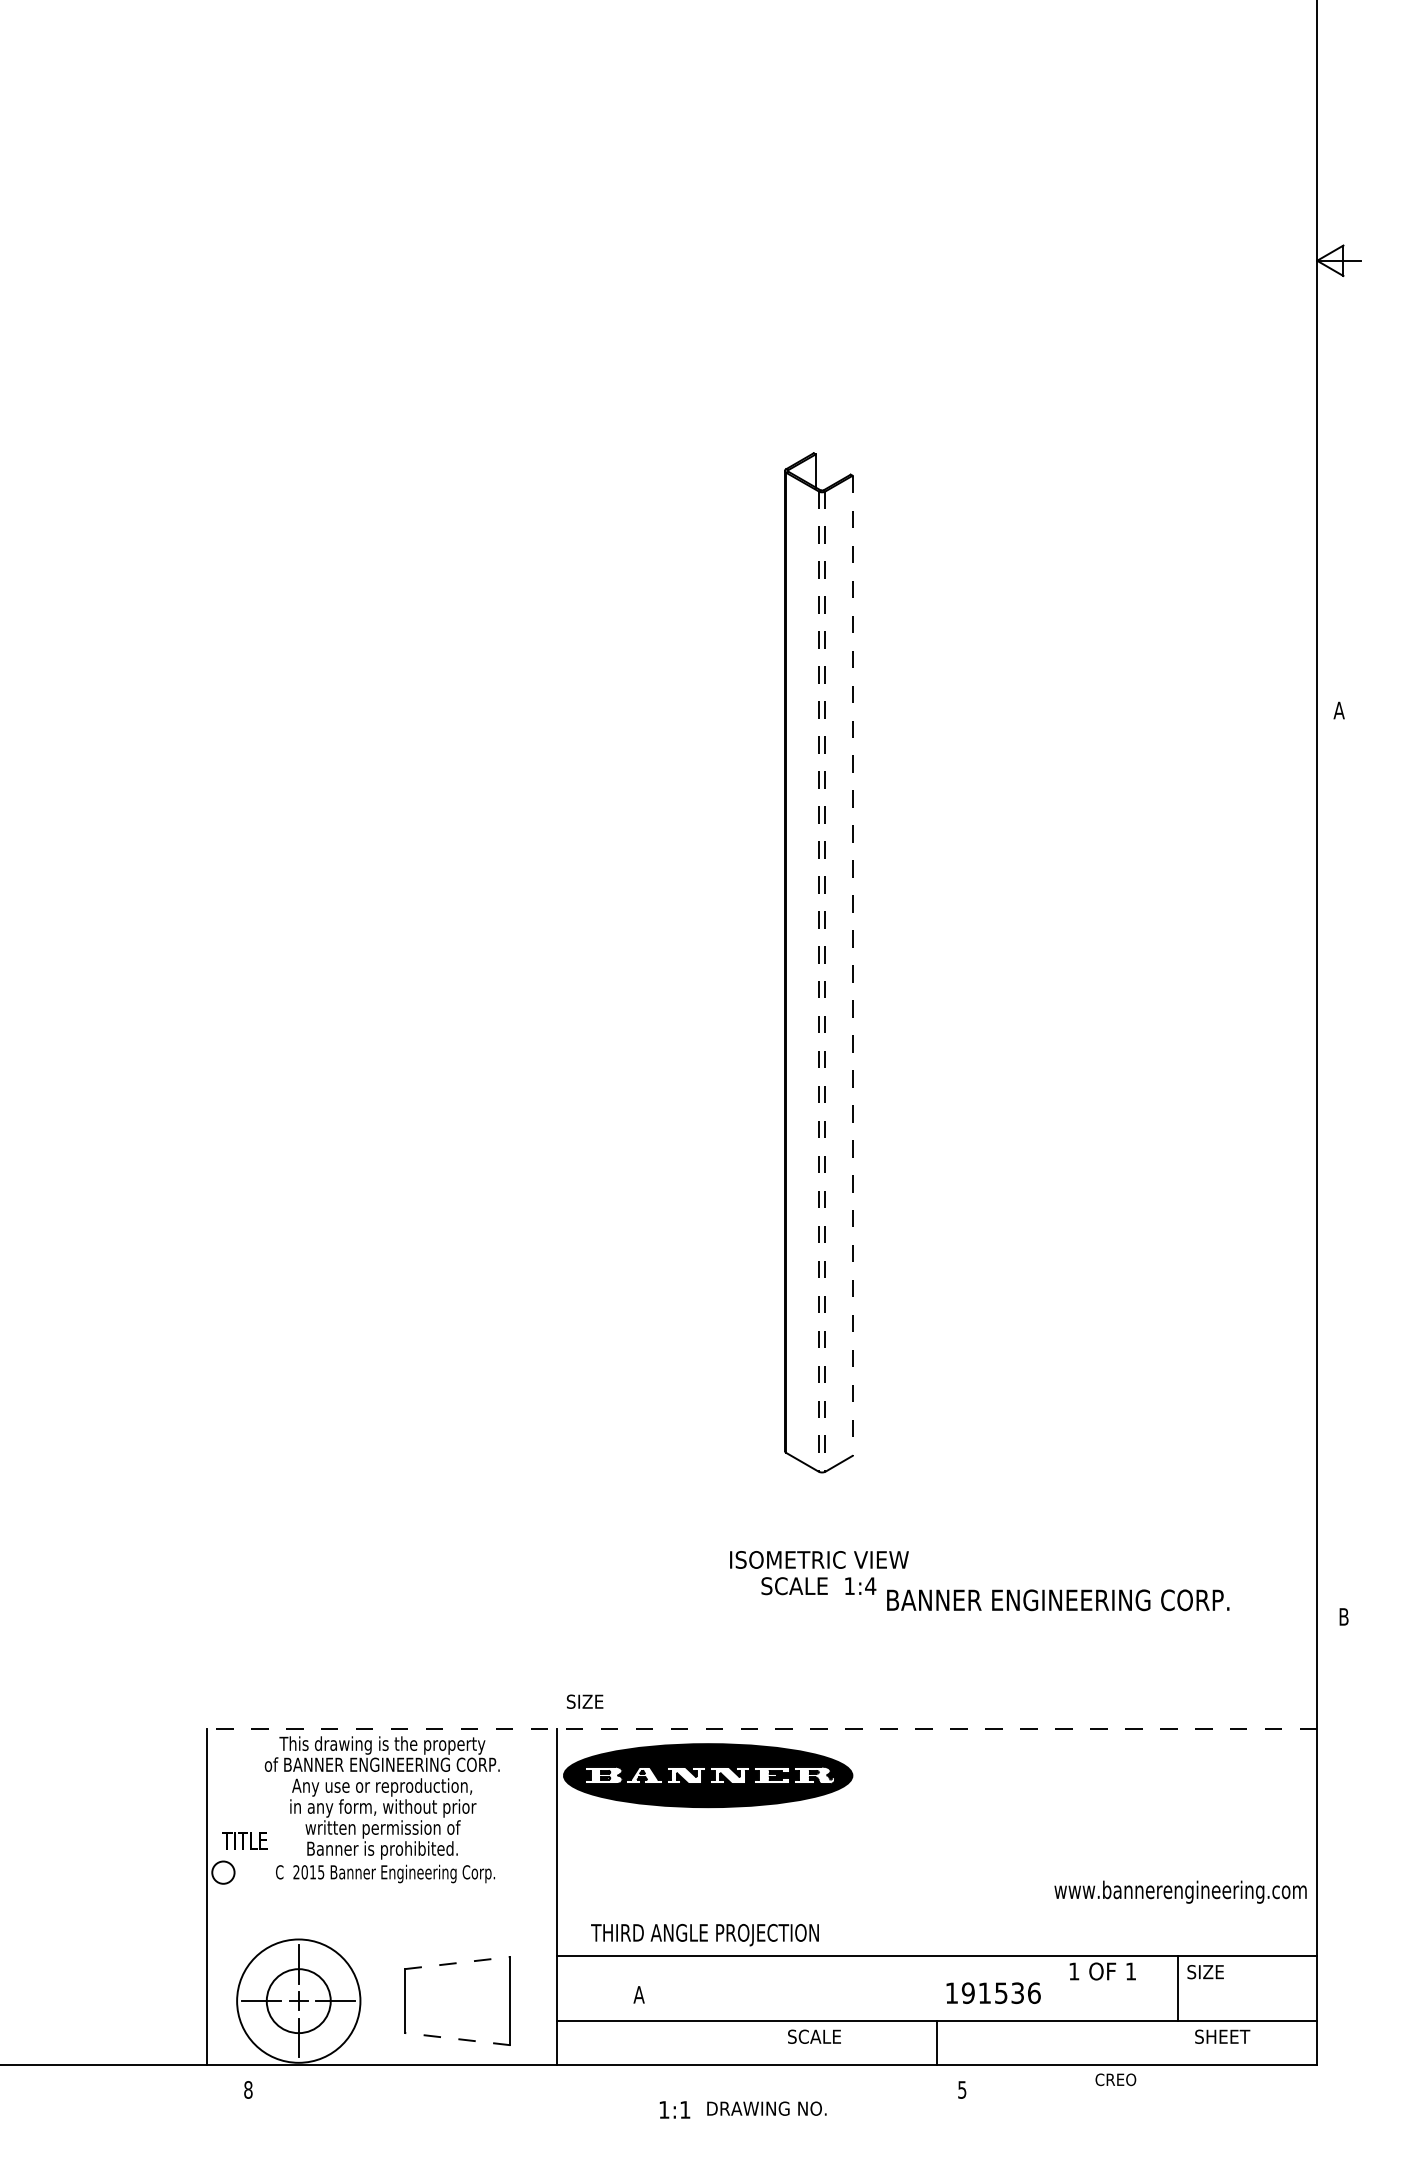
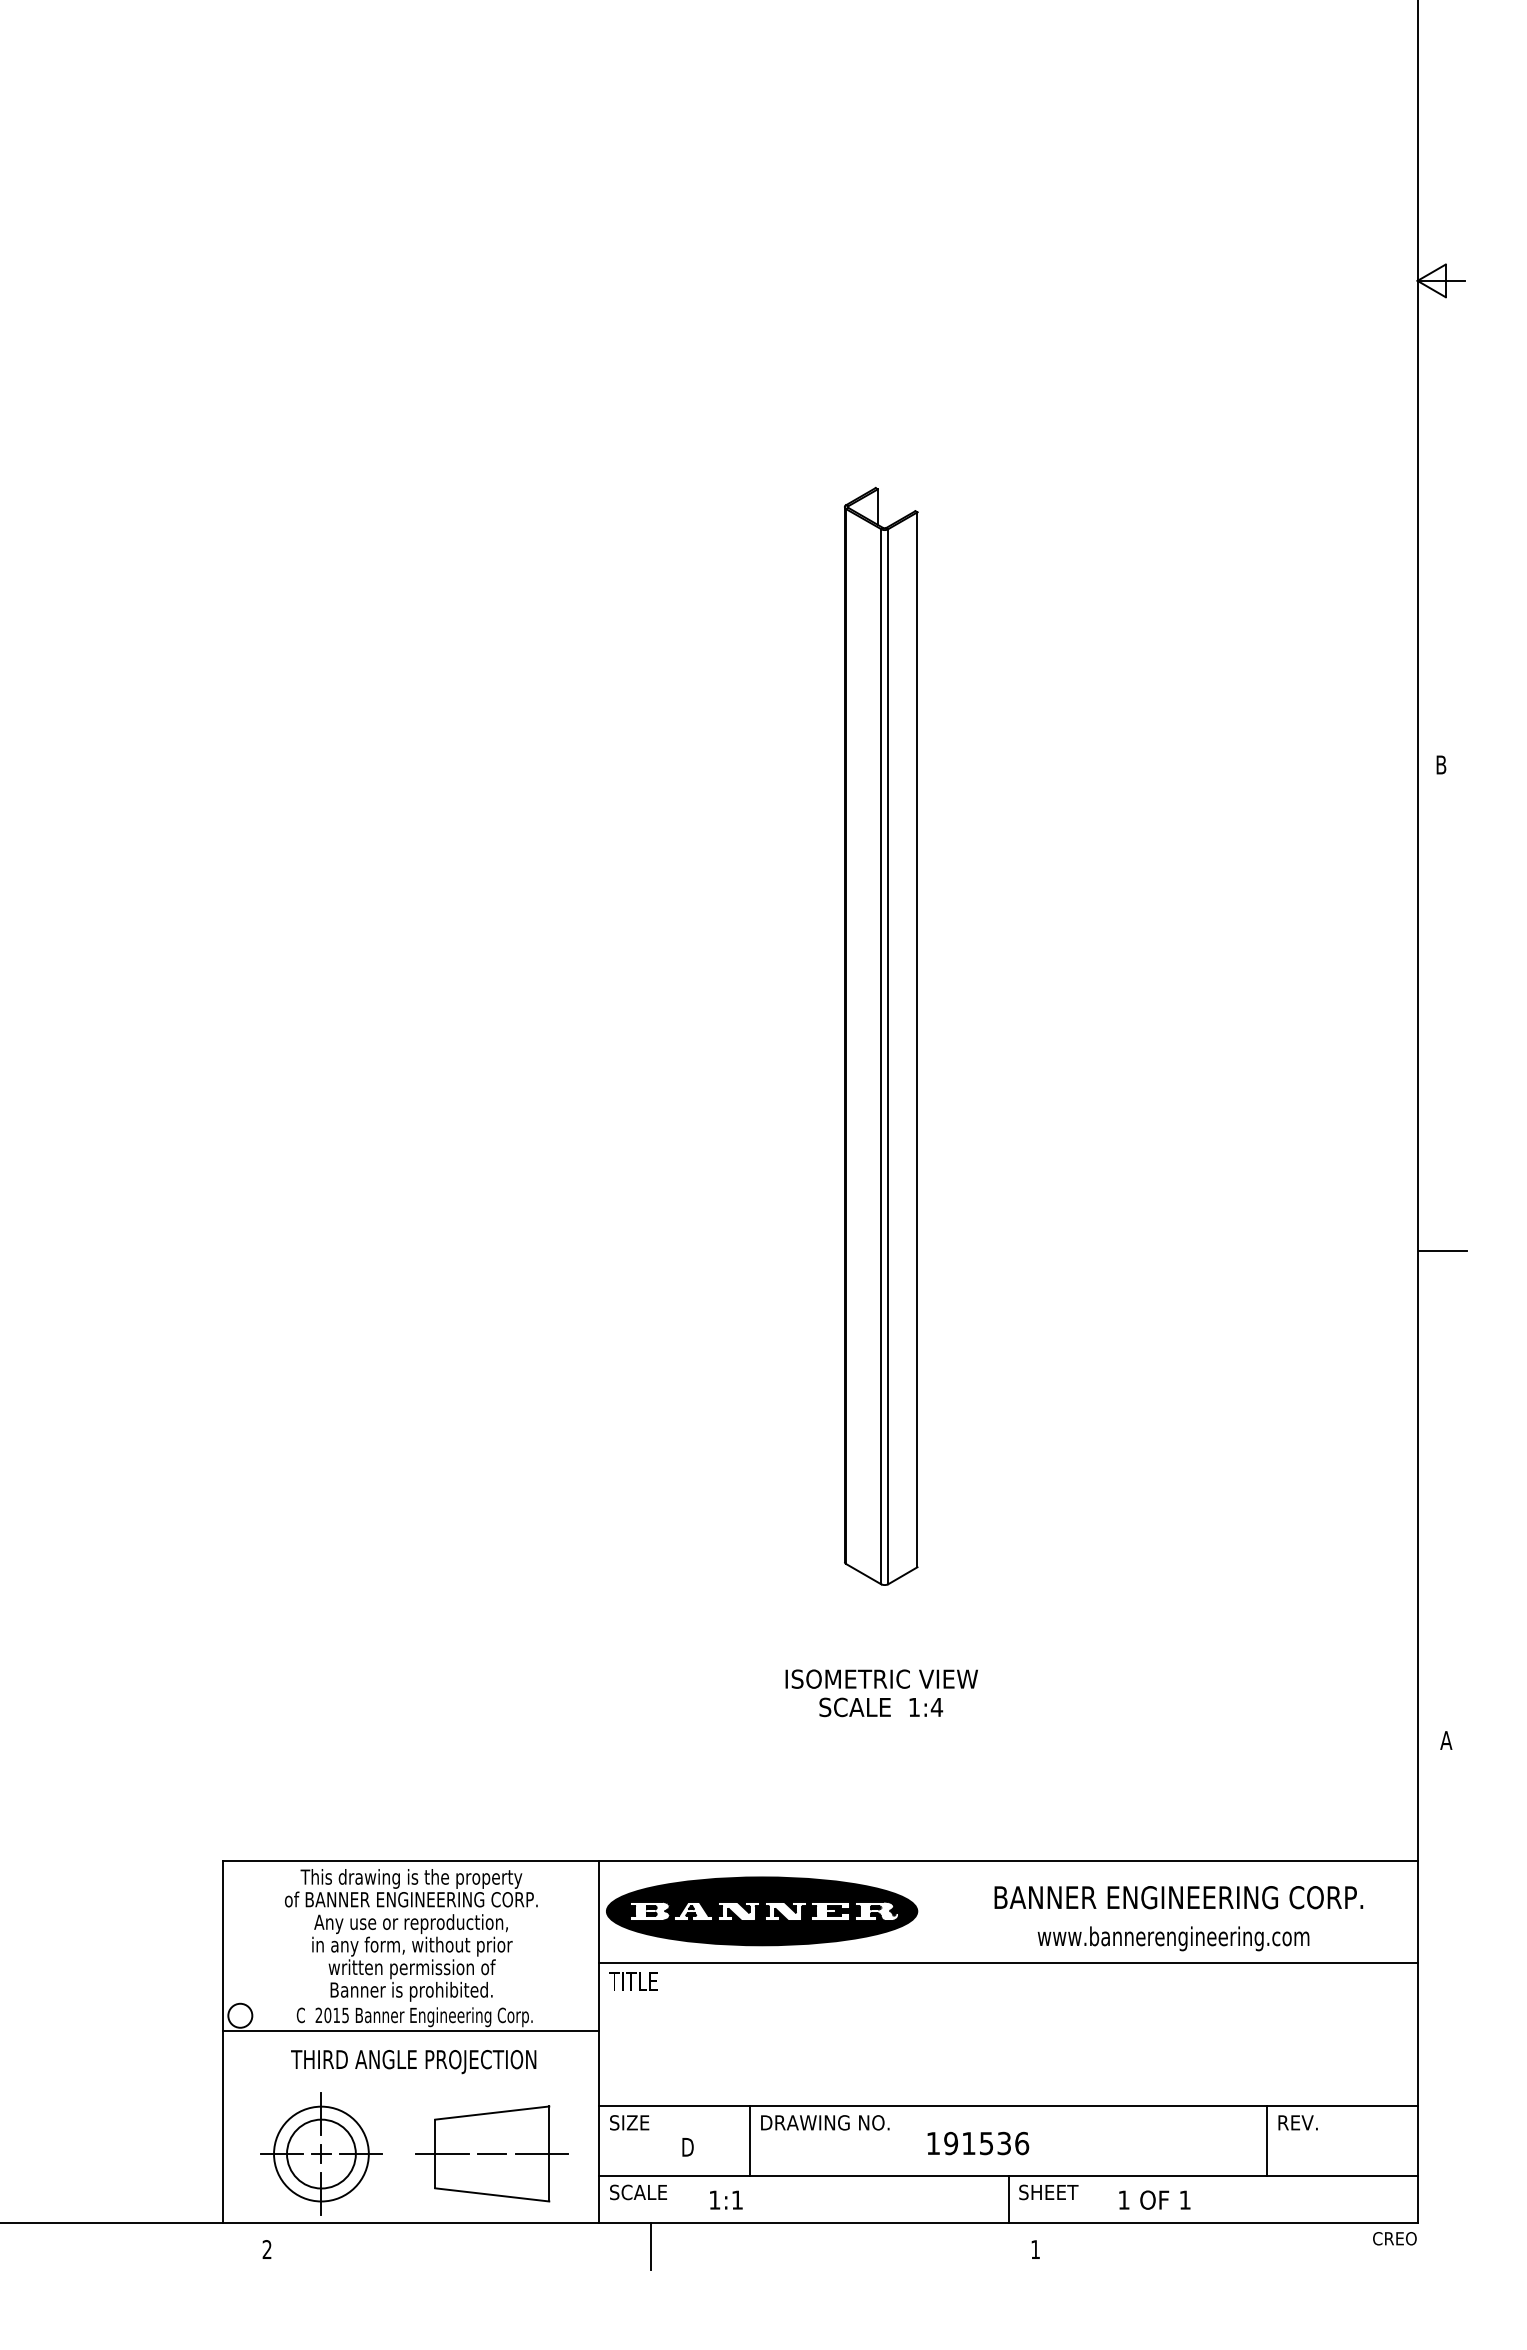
text: (1339, 710) -> (1441, 764), A -> B
line: (852, 966) -> (917, 1040), dashed -> solid
line: (819, 981) -> (881, 1056), dashed -> solid
line: (825, 981) -> (888, 1056), dashed -> solid
line: (1340, 1161) -> (1442, 1250), added
text: (1057, 1600) -> (1178, 1897), moved
text: (1344, 1616) -> (1446, 1740), B -> A
text: (585, 1701) -> (629, 2122), moved
line: (761, 1729) -> (819, 1861), dashed -> solid
line: (937, 1823) -> (1008, 1962), added
text: (244, 1840) -> (633, 1981), moved
line: (382, 1886) -> (411, 2030), added
text: (1180, 1891) -> (1173, 1938), moved
text: (704, 1935) -> (413, 2062), moved
line: (457, 1963) -> (492, 2113), dashed -> solid
text: (1102, 1970) -> (1154, 2199), moved
text: (1205, 1971) -> (1297, 2122), SIZE -> REV.
line: (696, 1988) -> (749, 2140), added
text: (993, 1993) -> (978, 2143), moved
text: (638, 1994) -> (687, 2146), A -> D
circle: (298, 2000) -> (321, 2153), size x0.71
line: (411, 2001) -> (442, 2154), added
line: (457, 2001) -> (492, 2154), added
line: (503, 2001) -> (541, 2154), added
text: (814, 2036) -> (638, 2192), moved
text: (1222, 2036) -> (1048, 2192), moved
line: (456, 2038) -> (491, 2194), dashed -> solid
text: (1115, 2079) -> (1394, 2238), moved
line: (604, 2086) -> (650, 2245), added
text: (247, 2089) -> (266, 2249), 8 -> 2
text: (962, 2089) -> (1035, 2249), 5 -> 1
text: (767, 2108) -> (825, 2122), moved
text: (675, 2109) -> (726, 2199), moved

